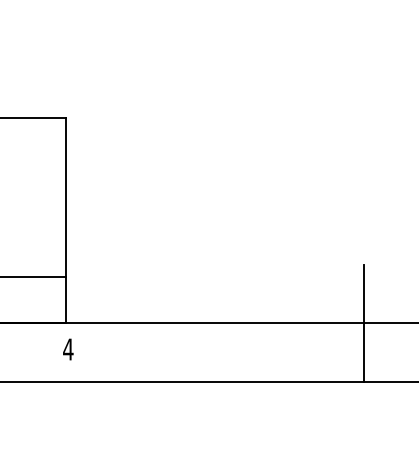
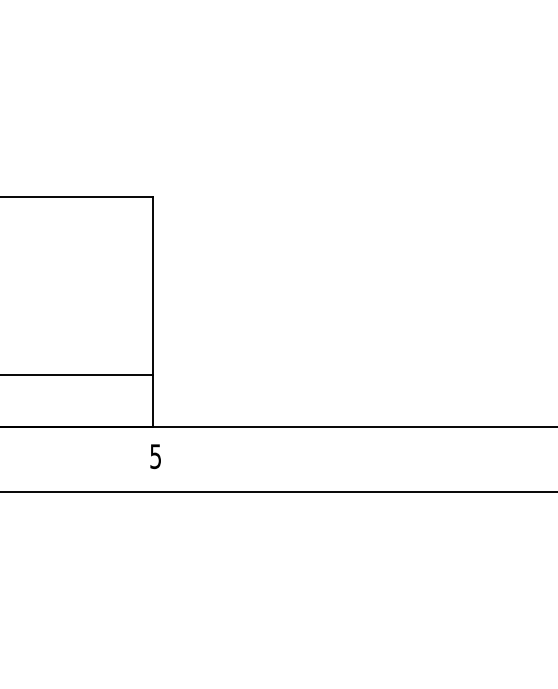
line: (364, 322) -> (487, 426), removed
text: (68, 349) -> (155, 456), 4 -> 5

